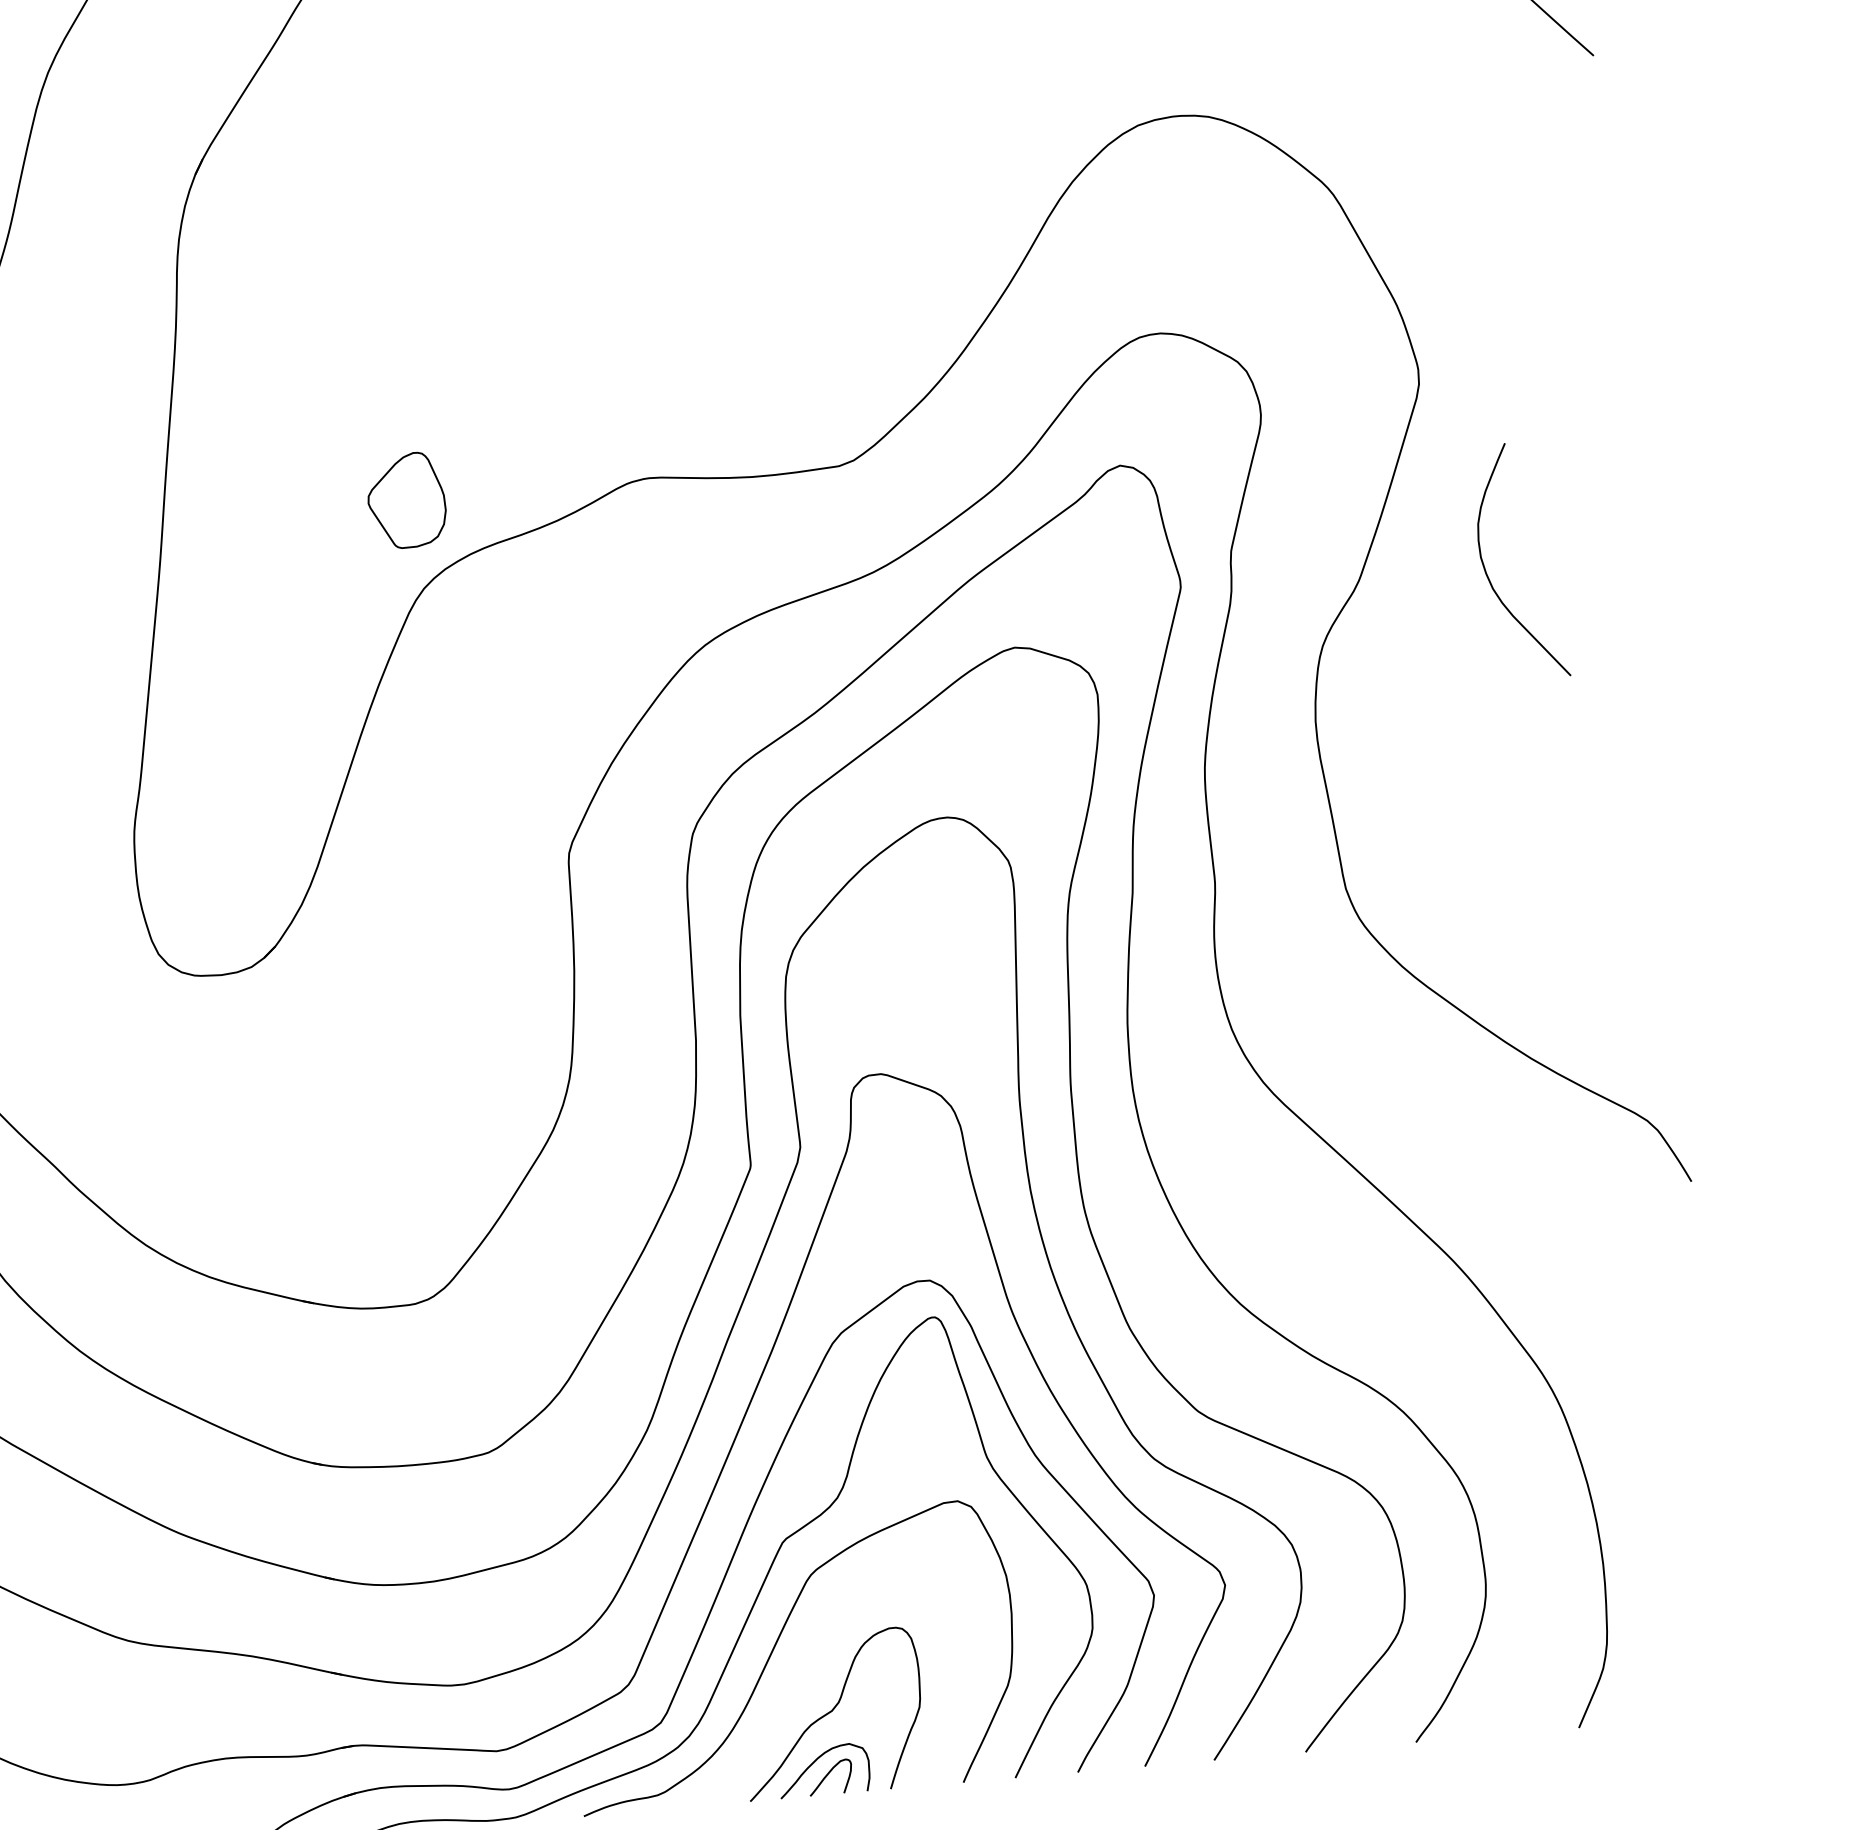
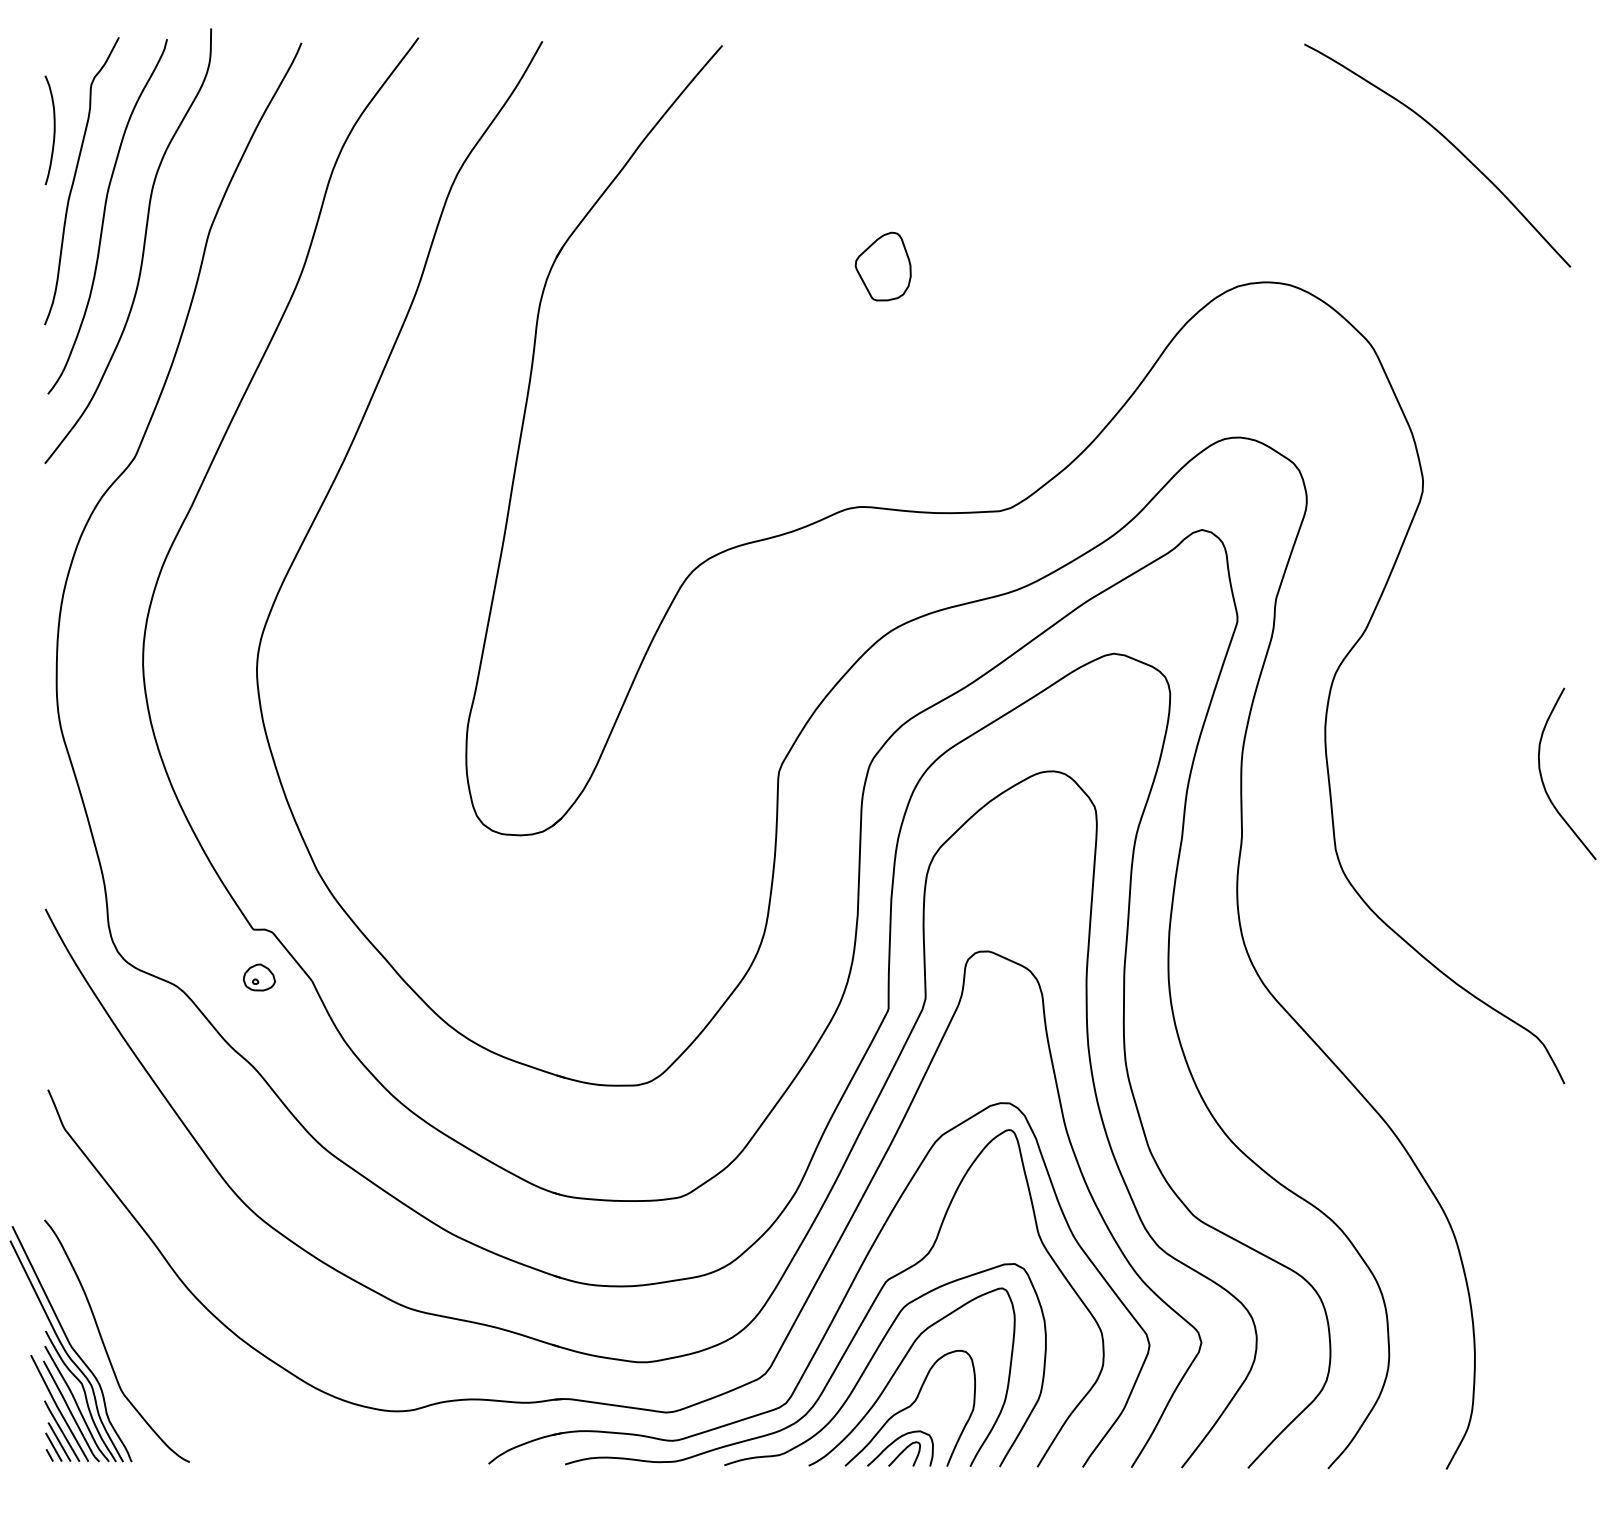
part: (405, 500) -> (882, 266), moved
curve: (1489, 577) -> (1544, 783), moved
curve: (812, 1658) -> (899, 1367), added

